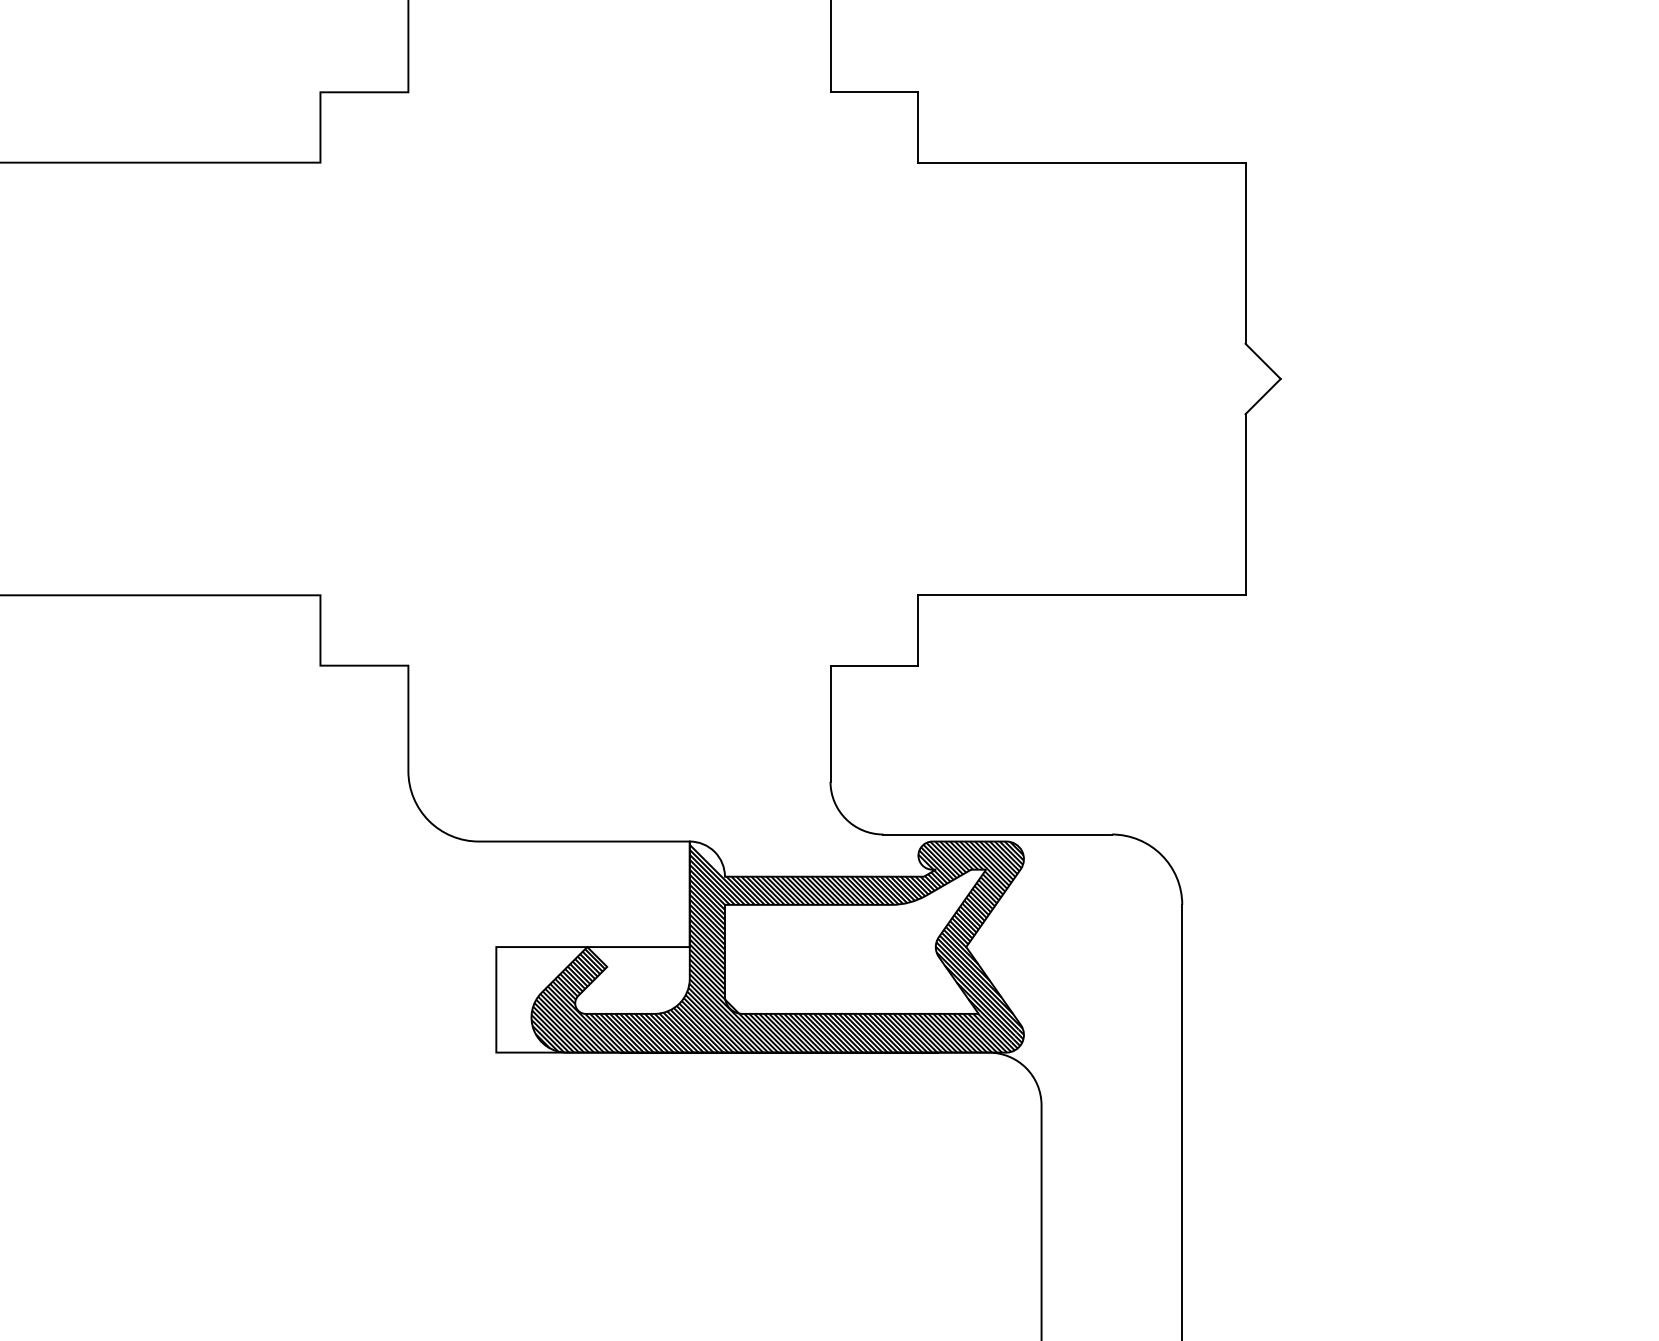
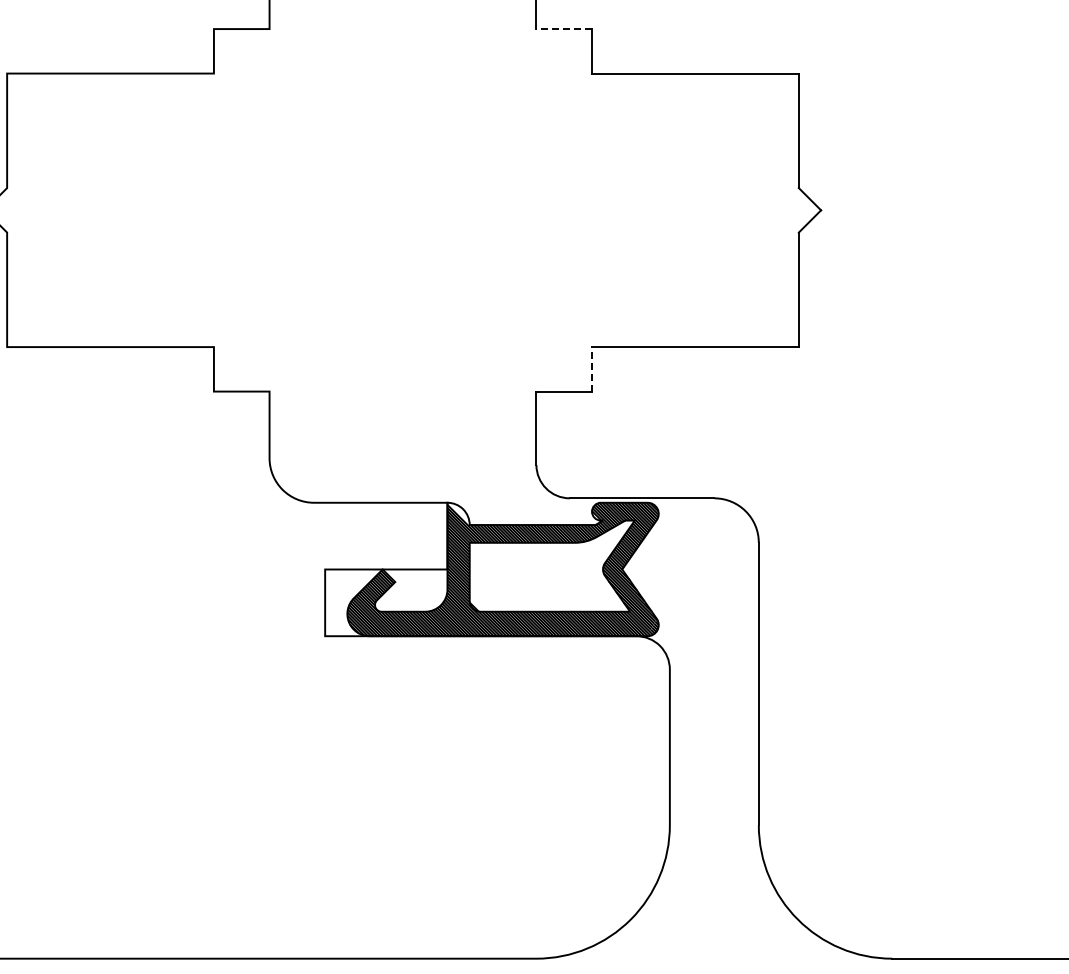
line: (874, 92) -> (564, 29), solid -> dashed
line: (919, 629) -> (592, 368), solid -> dashed

